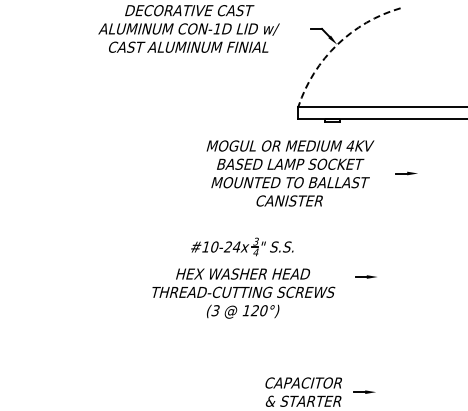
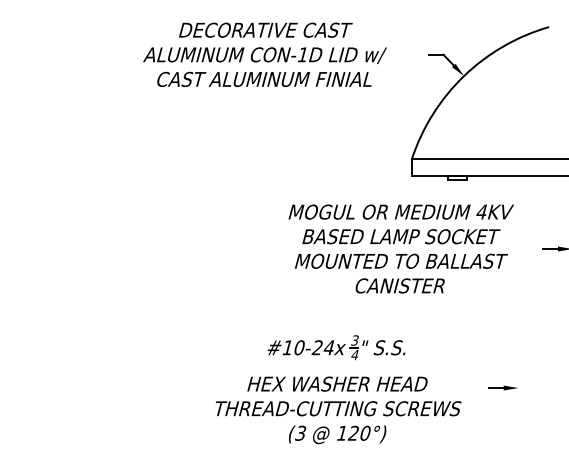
arc: (337, 44) -> (464, 75), dashed -> solid

